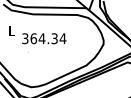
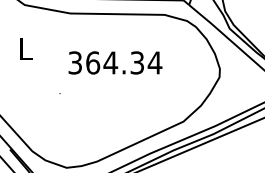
text: (44, 38) -> (115, 62), moved

